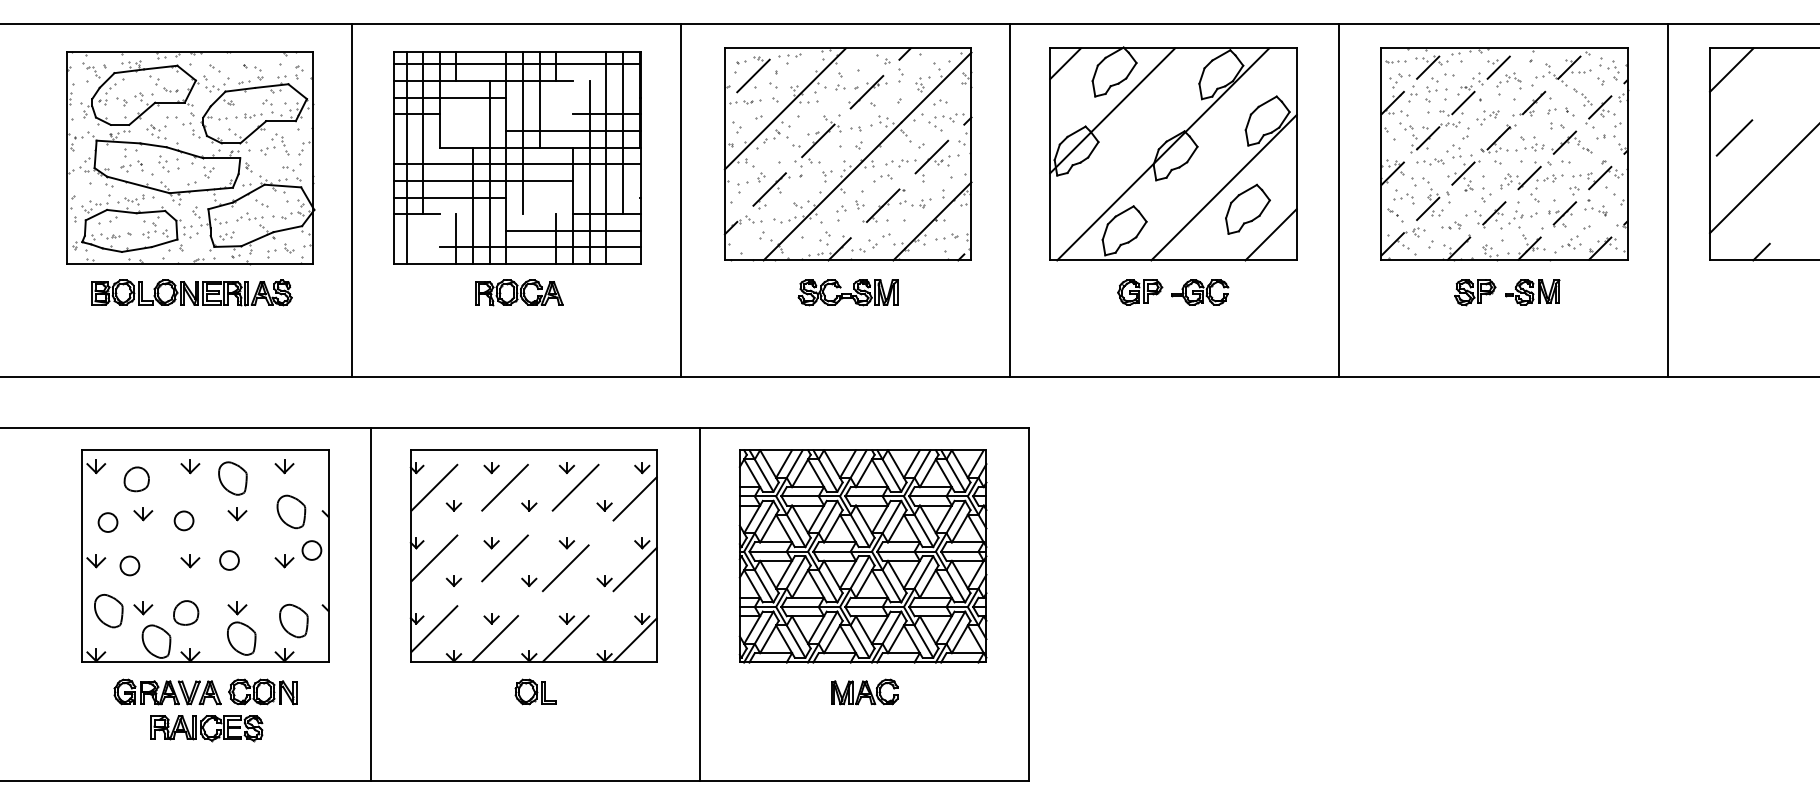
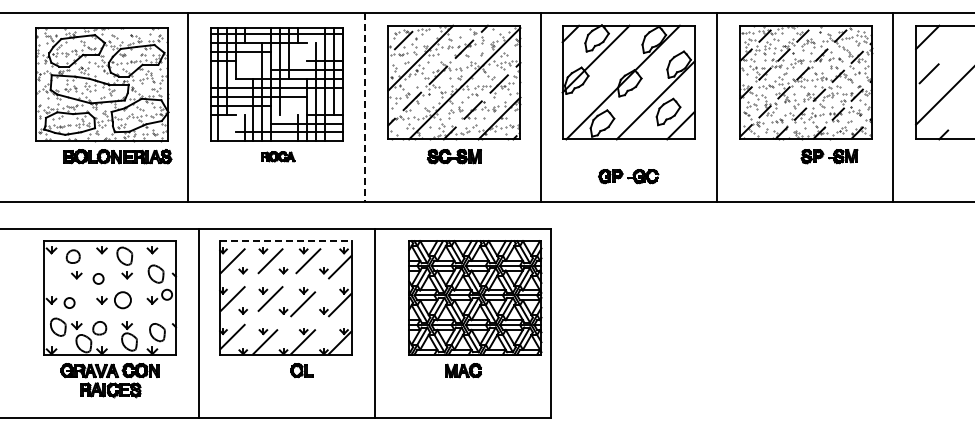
line: (680, 200) -> (364, 107), solid -> dashed
part: (191, 292) -> (117, 156), moved
part: (519, 292) -> (278, 156), size x0.7
part: (1173, 292) -> (628, 176), moved
part: (1507, 292) -> (829, 156), moved
line: (534, 451) -> (286, 241), solid -> dashed
circle: (107, 521) -> (57, 279), removed
part: (863, 555) -> (475, 297), moved
circle: (228, 559) -> (122, 299), size x1.6
part: (534, 691) -> (301, 370), moved

